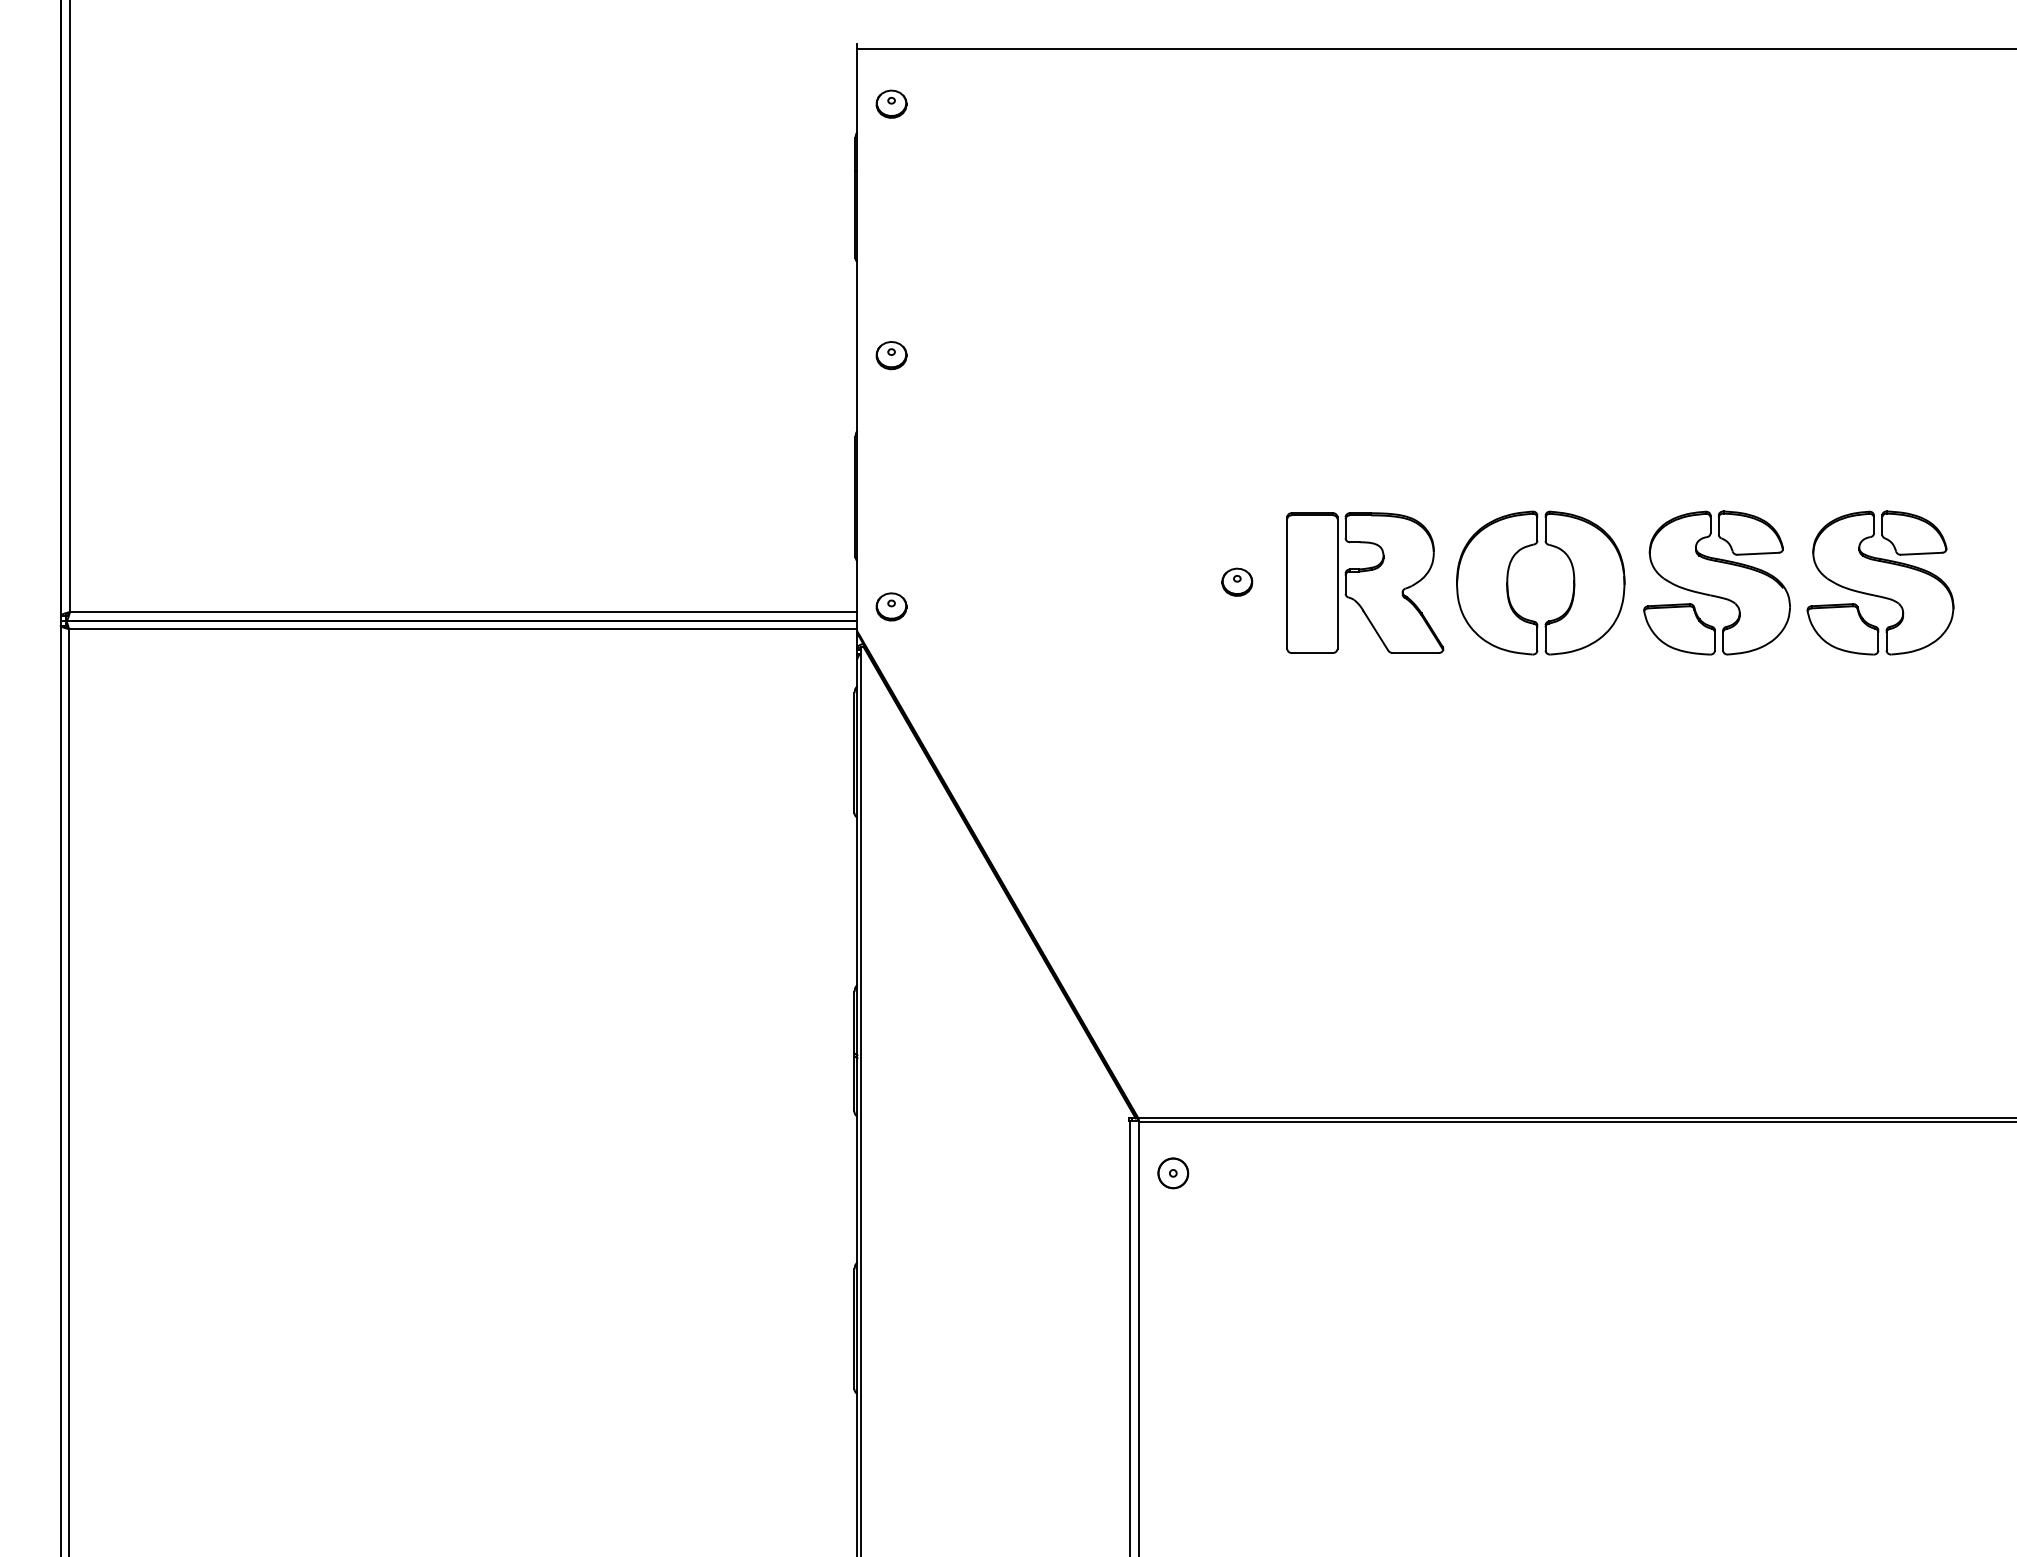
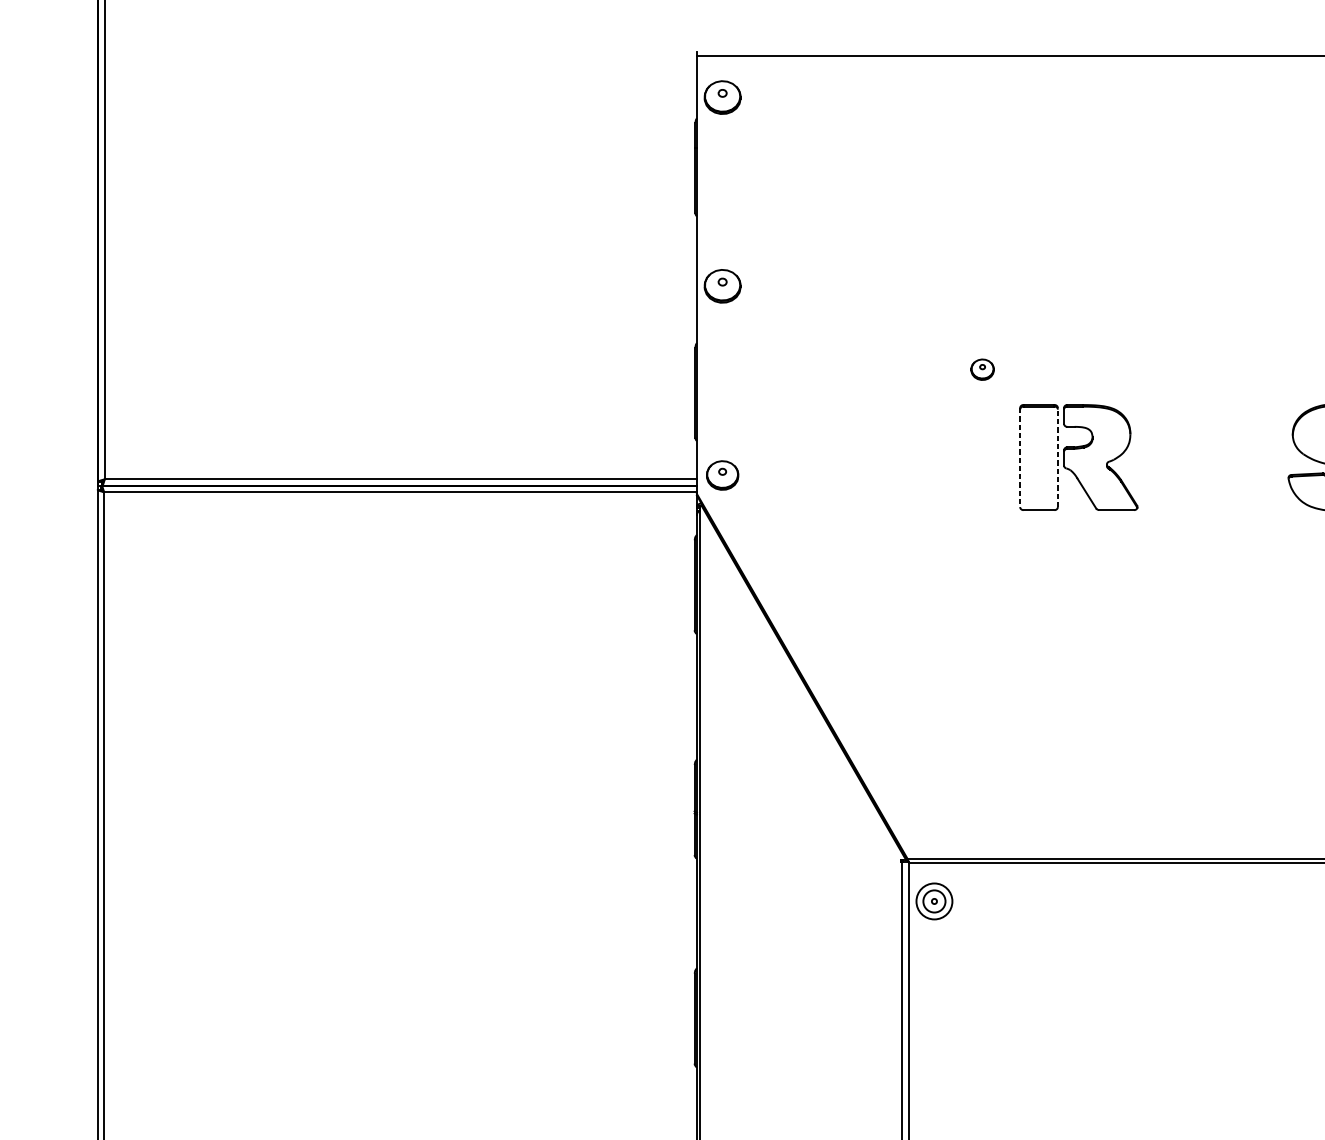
part: (891, 103) -> (722, 96), size x1.6
part: (891, 355) -> (722, 286), size x1.6
part: (1237, 581) -> (982, 369), moved
part: (1508, 582) -> (1186, 457), removed
line: (1287, 583) -> (1020, 457), solid -> dashed
line: (1337, 583) -> (1057, 457), solid -> dashed
part: (891, 606) -> (722, 475), size x1.4
circle: (1173, 1173) -> (934, 901), size x1.6

